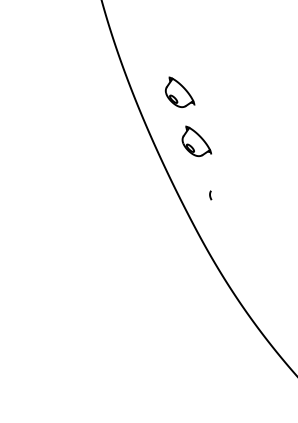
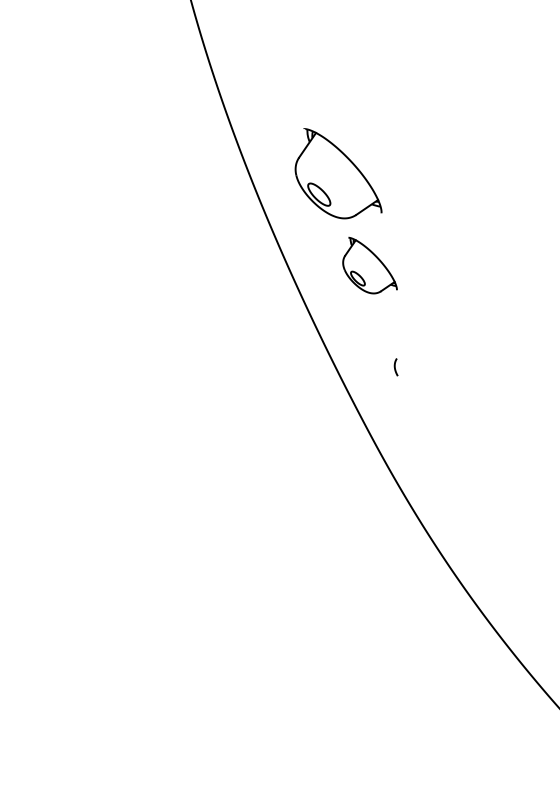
part: (179, 91) -> (337, 171), size x1.6

